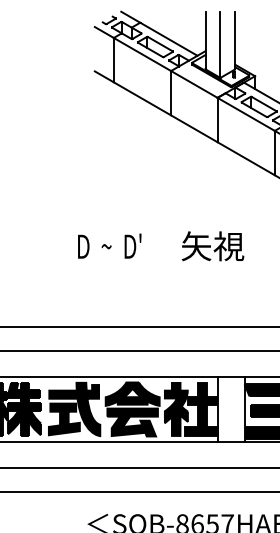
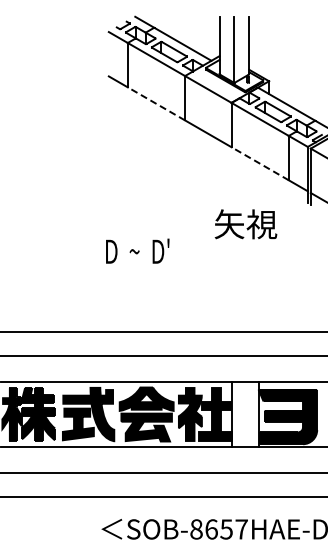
line: (142, 98) -> (156, 103), solid -> dashed
line: (245, 158) -> (259, 163), solid -> dashed
text: (109, 245) -> (137, 250), moved
text: (212, 246) -> (245, 224), moved

